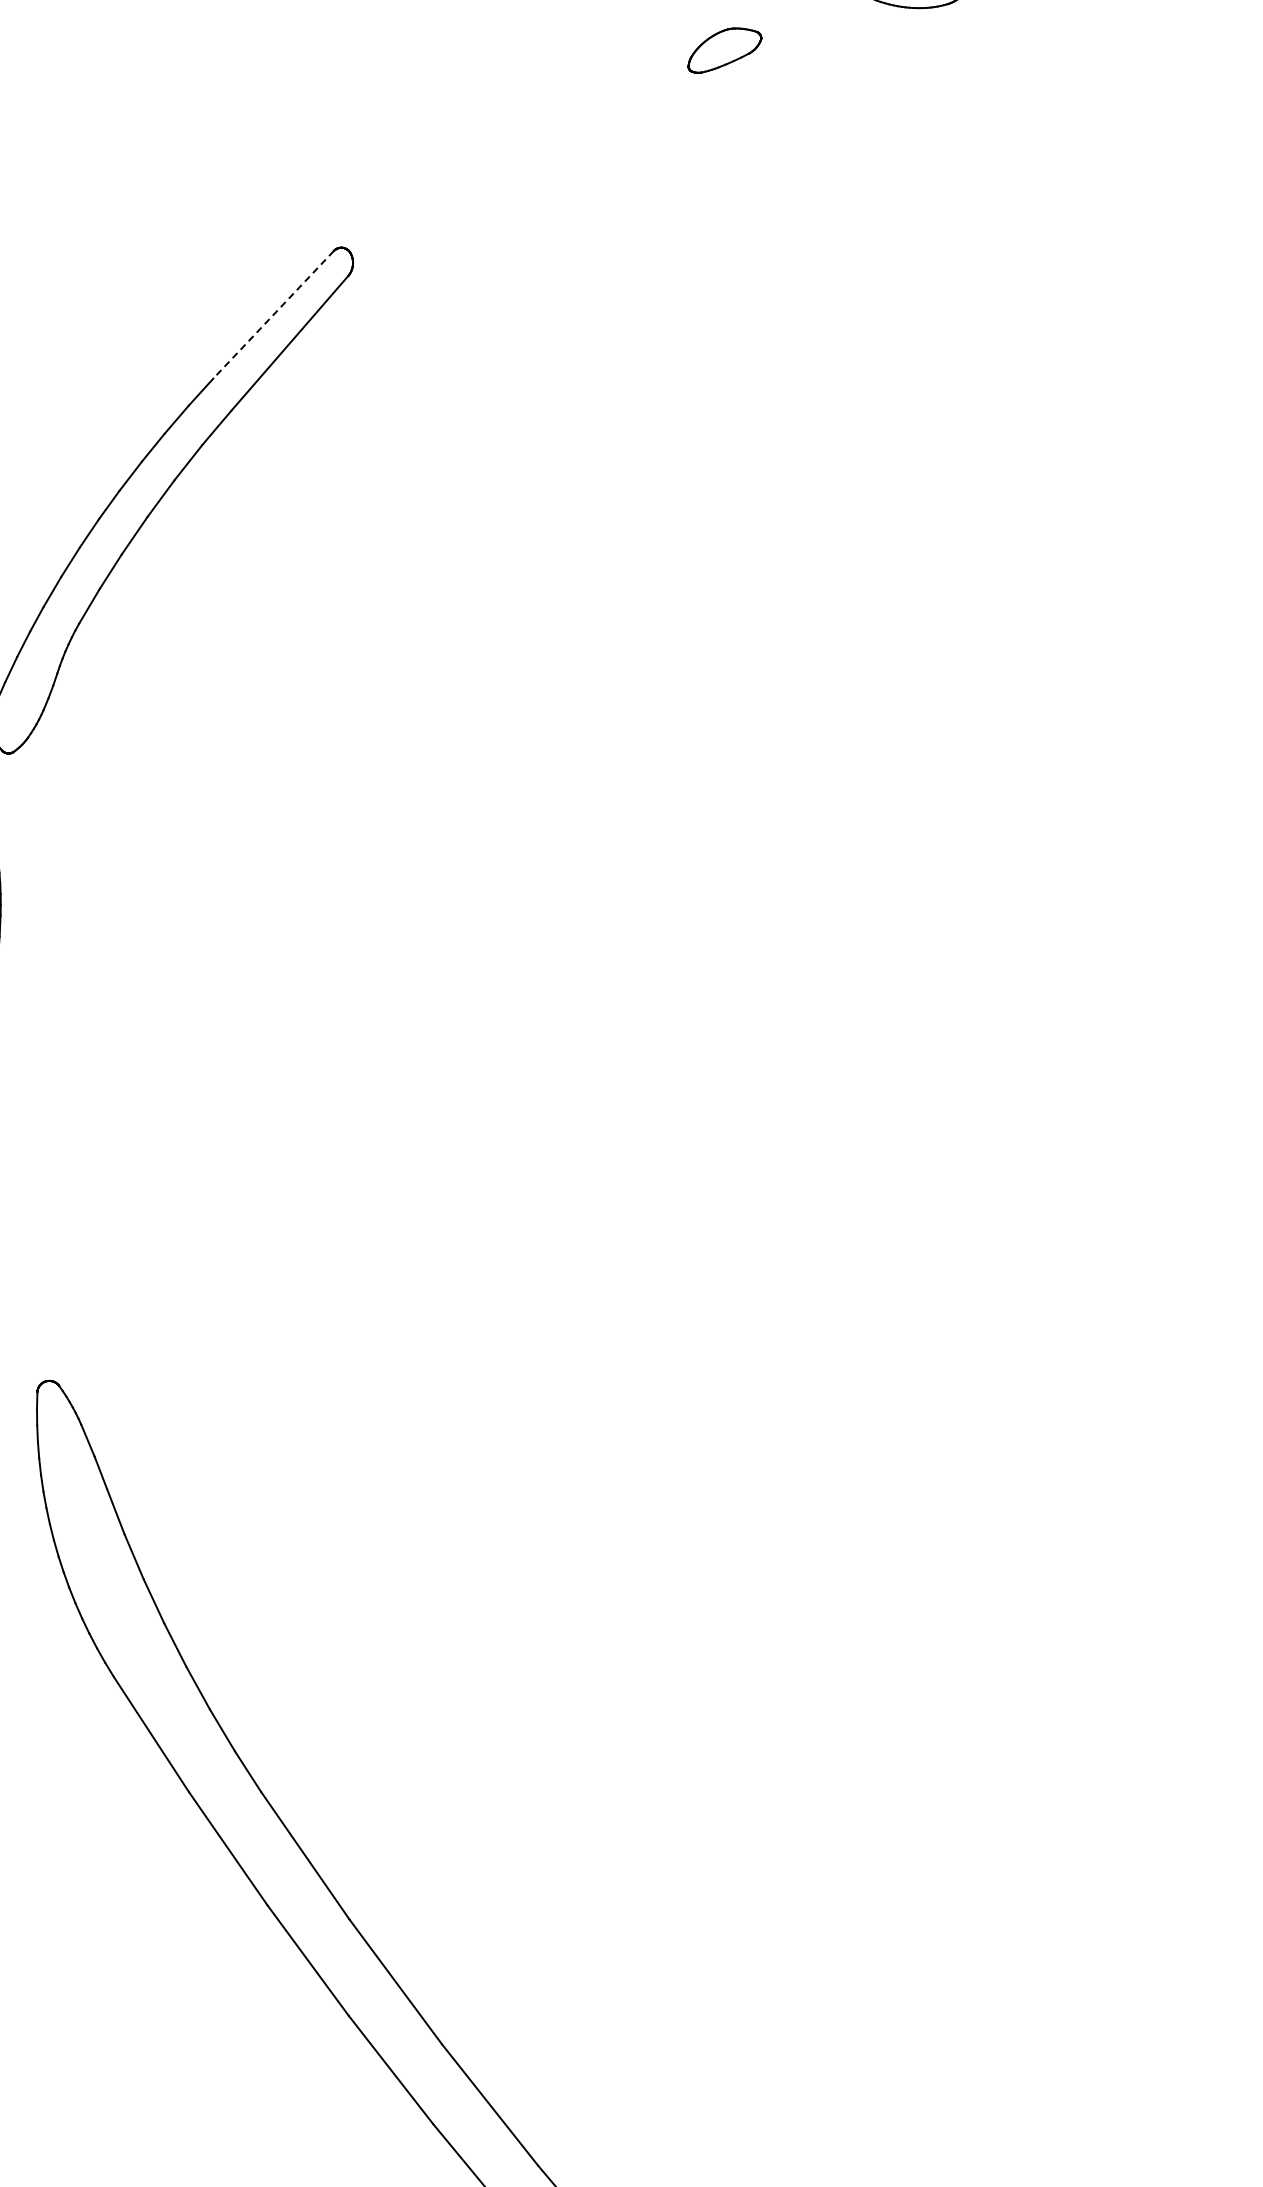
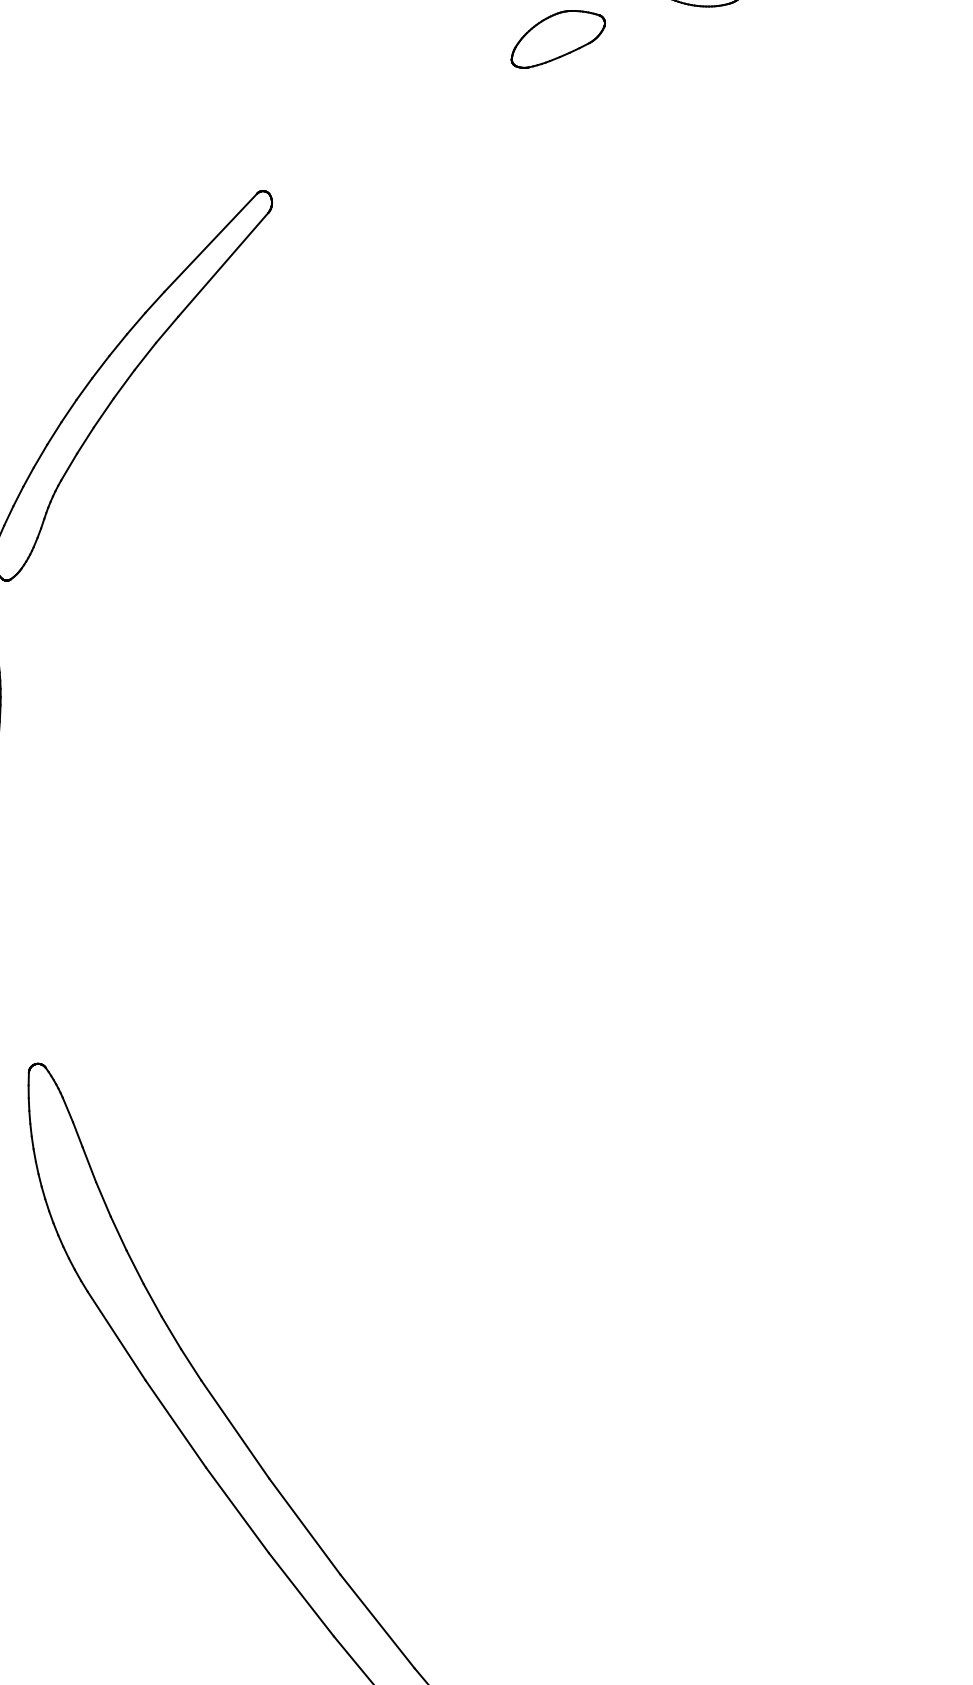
part: (724, 50) -> (558, 39), size x1.67
line: (273, 314) -> (210, 242), dashed -> solid

